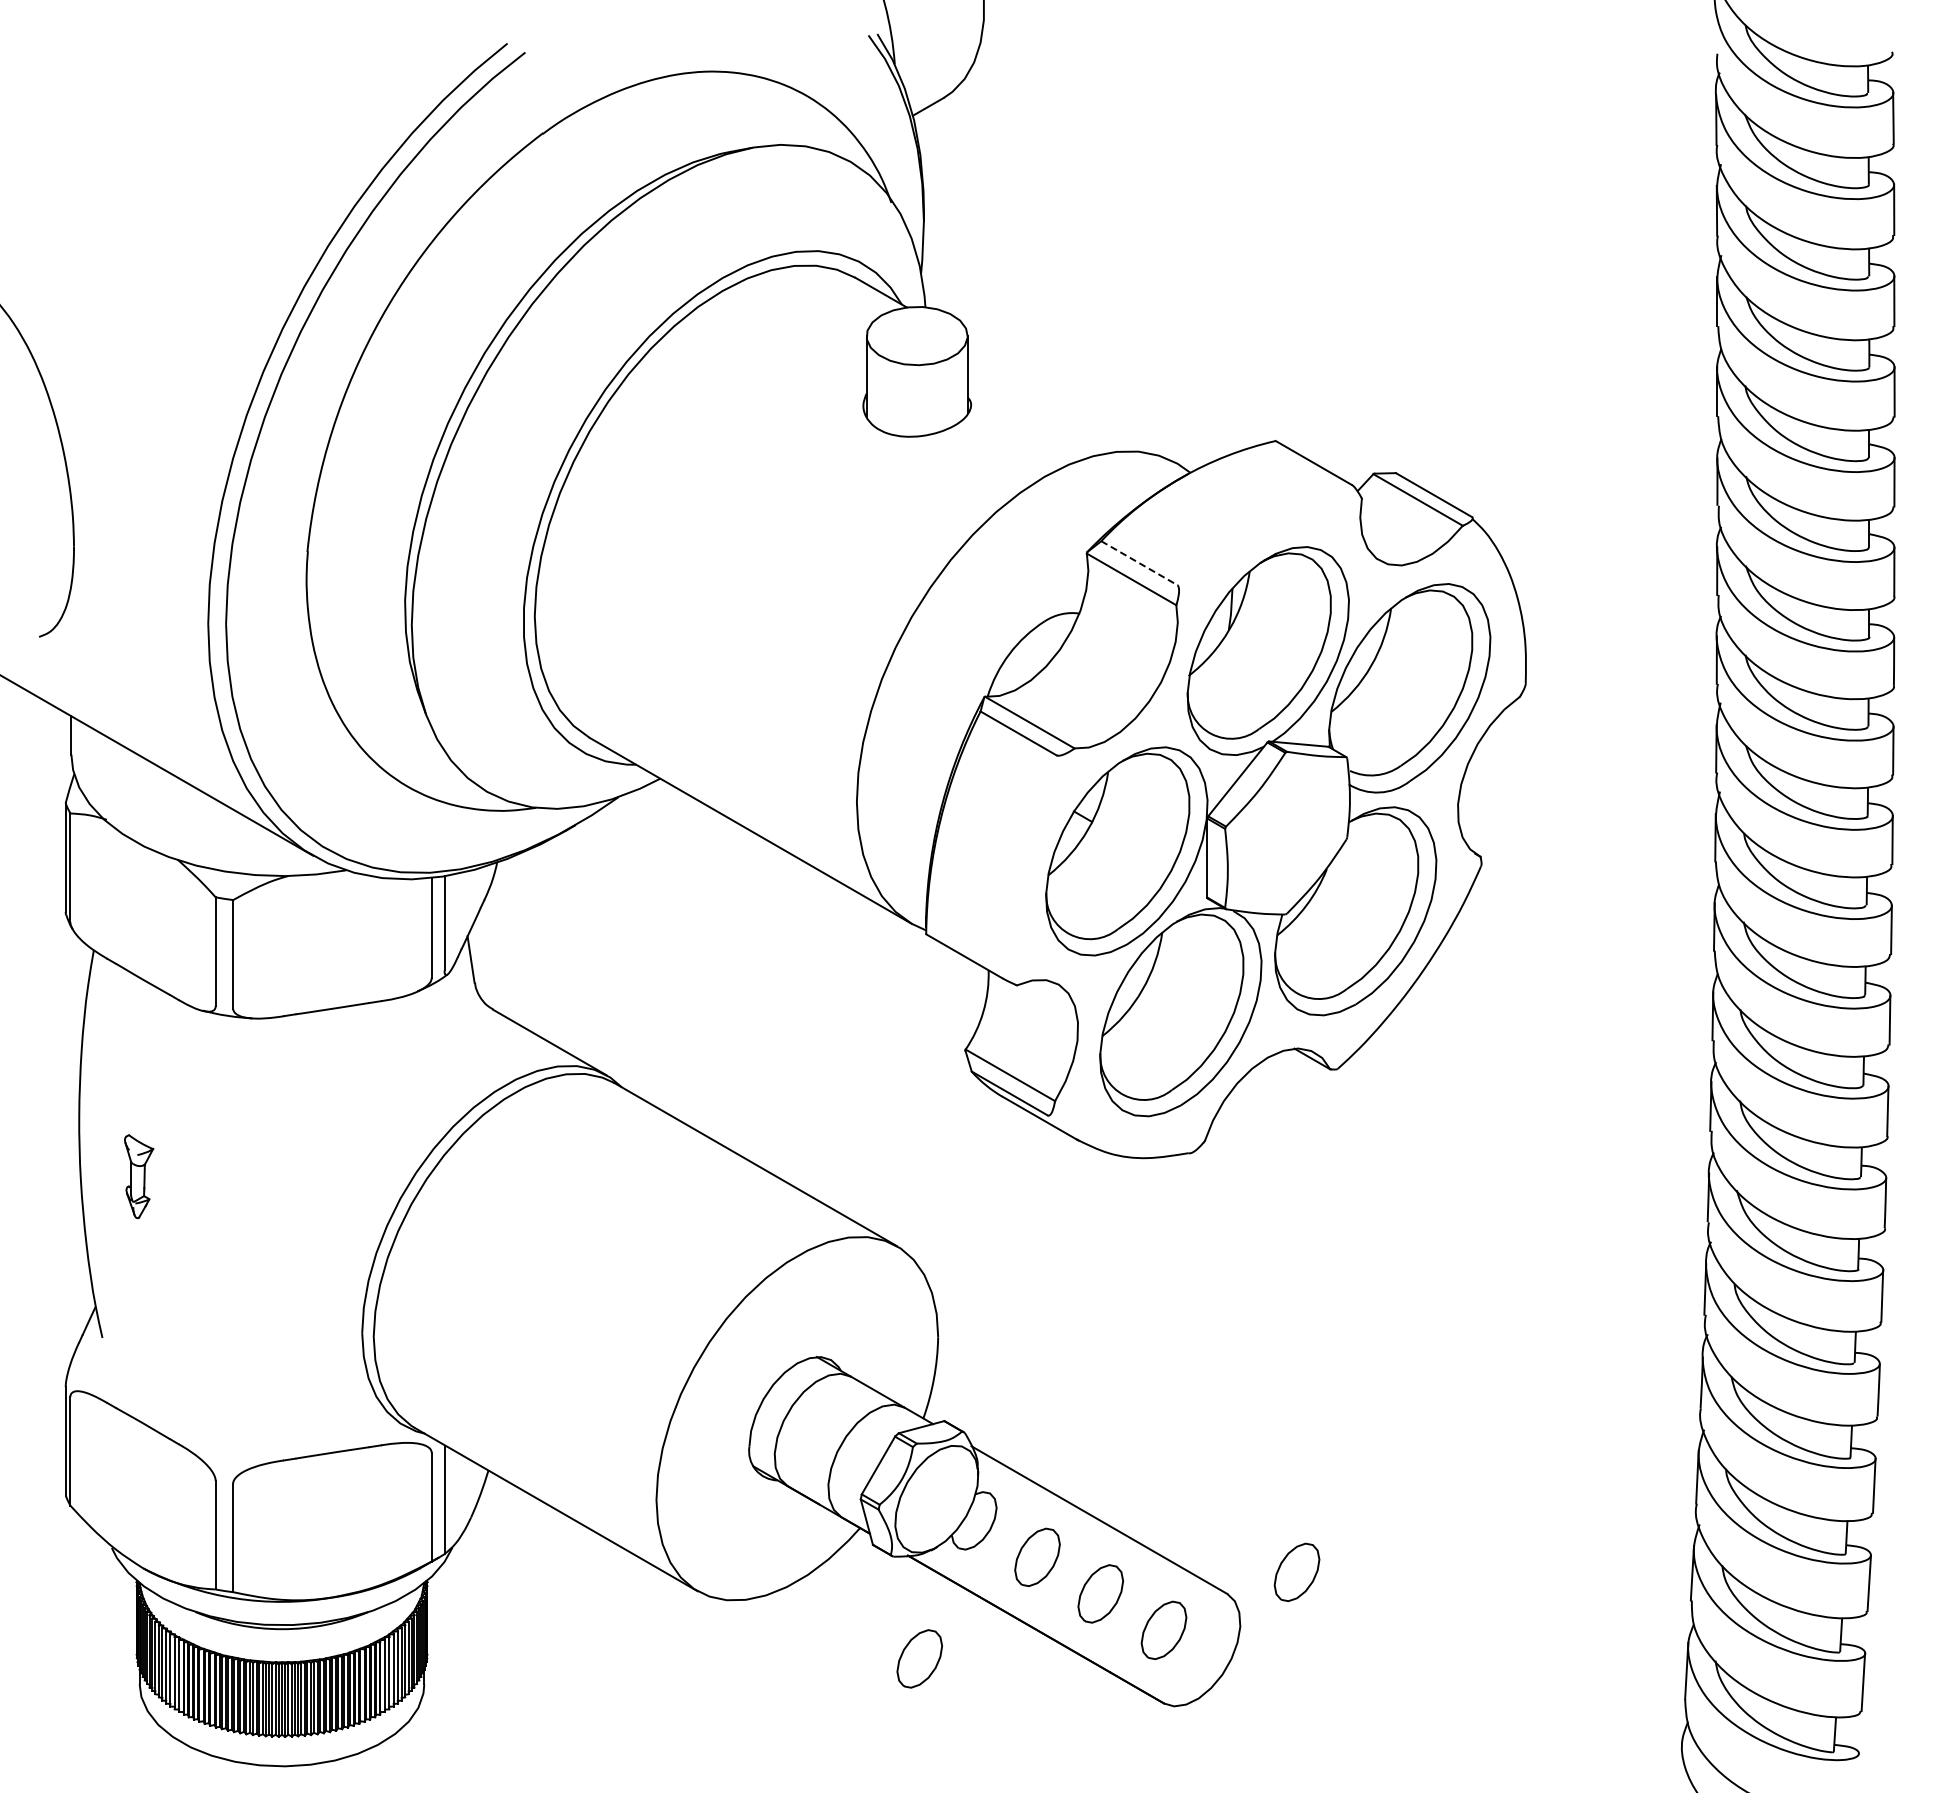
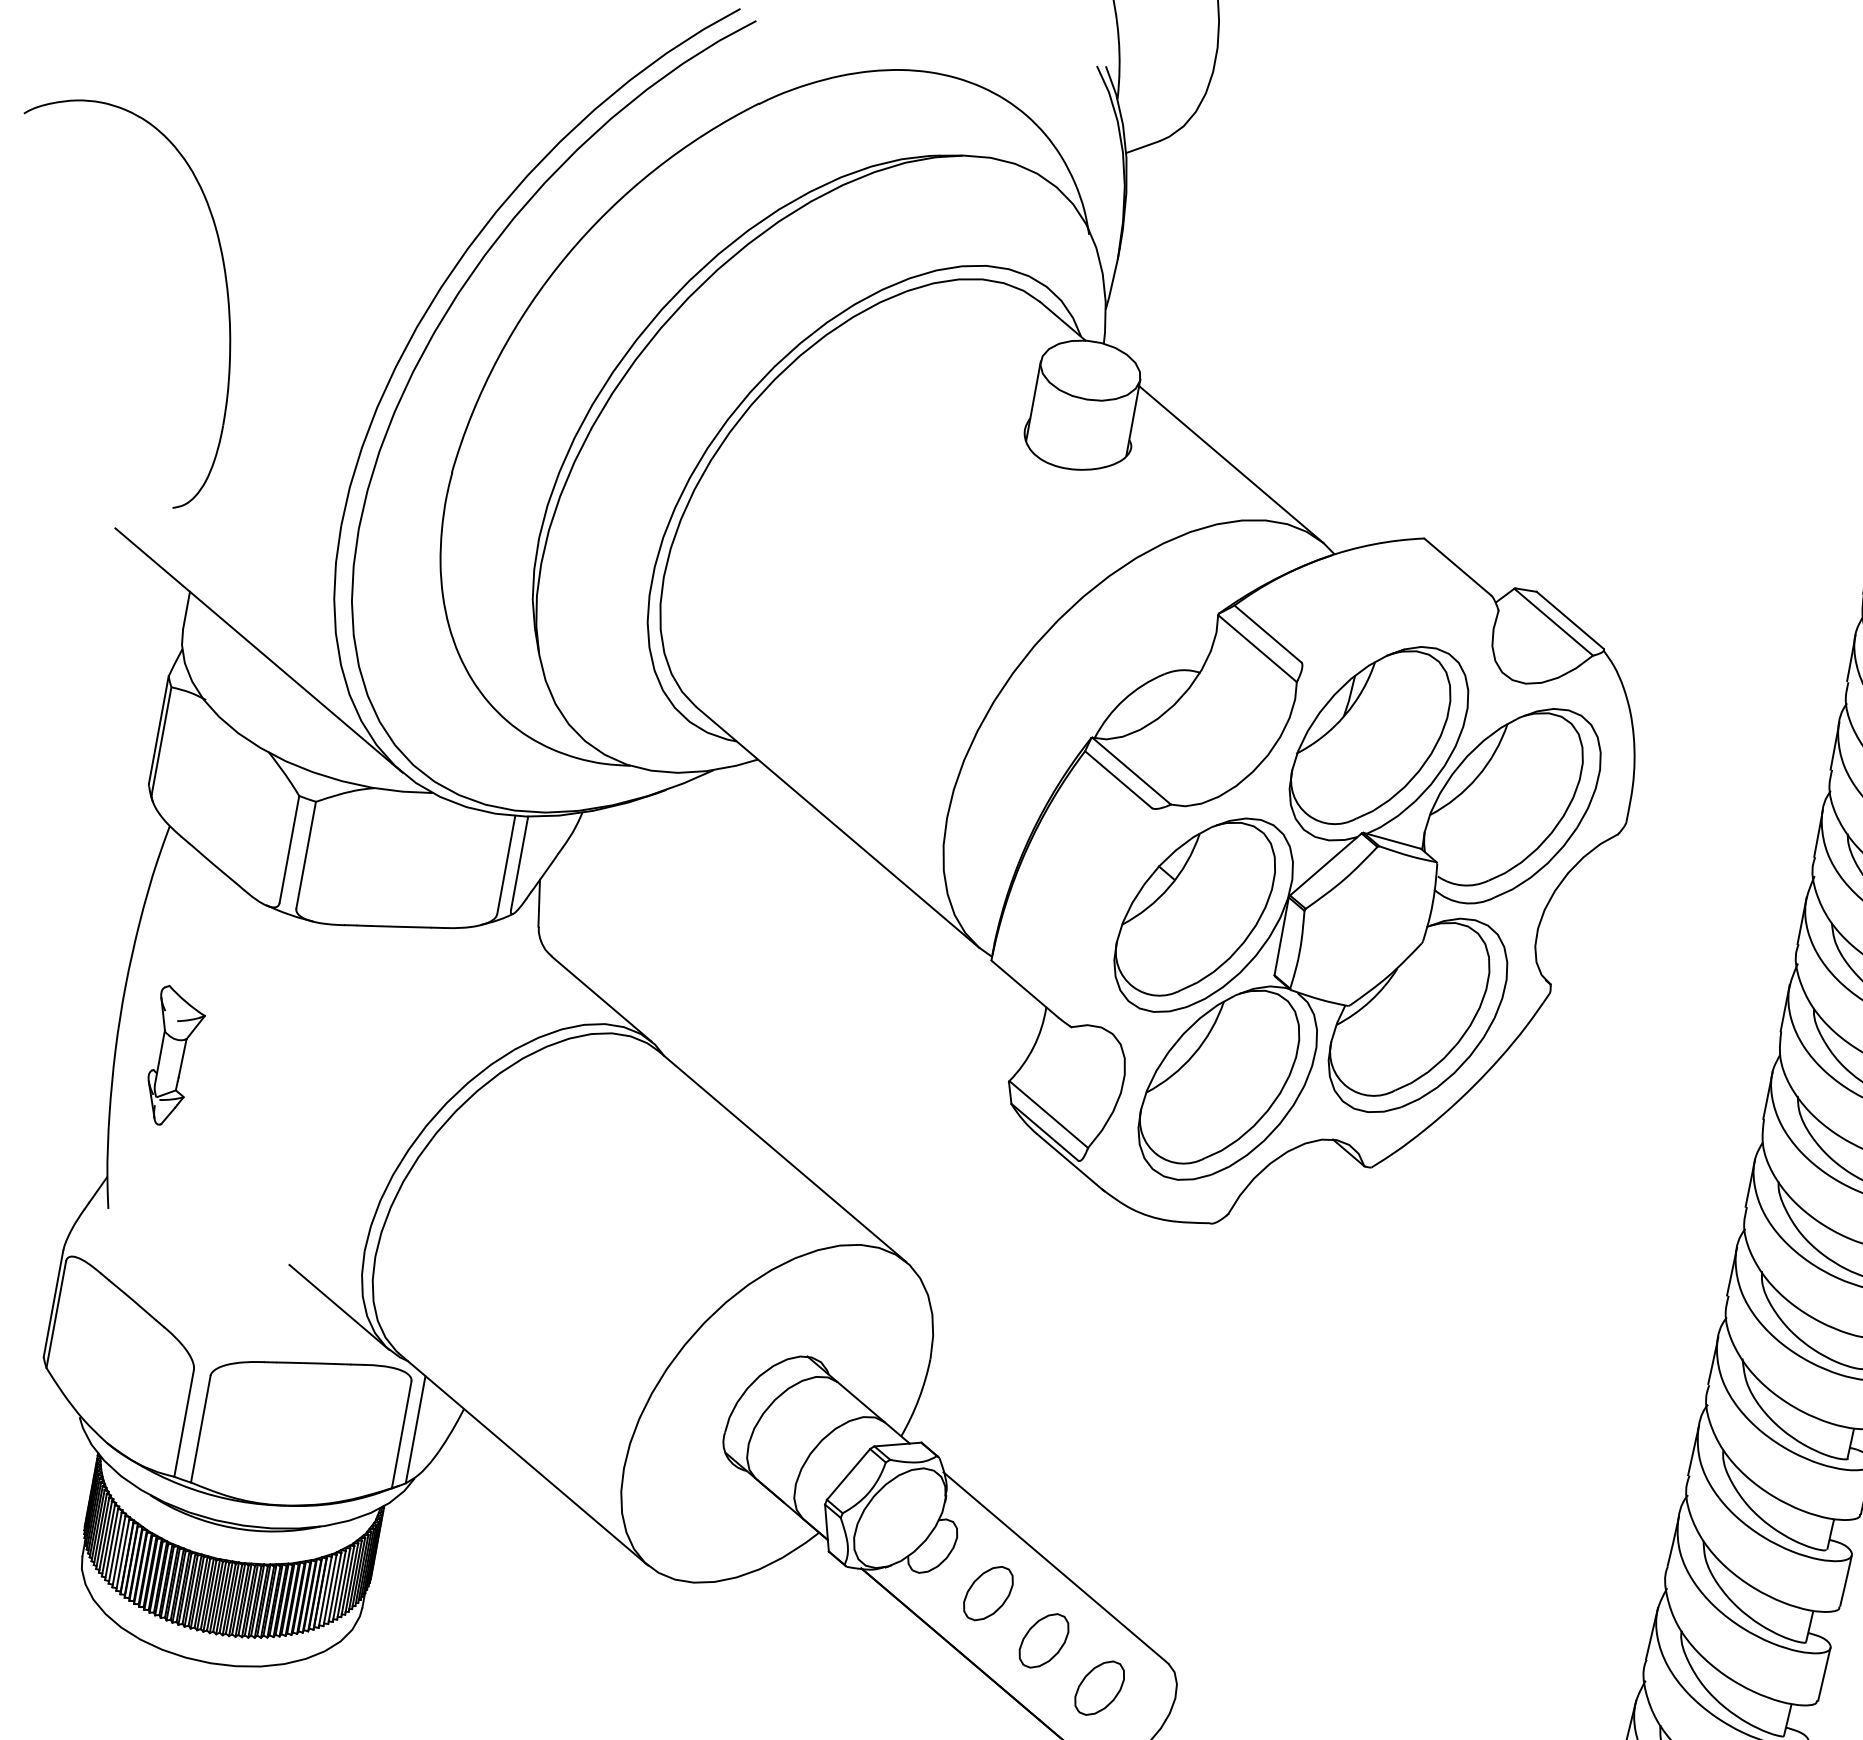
line: (1072, 402) -> (1231, 463), added
line: (1139, 563) -> (1268, 634), dashed -> solid
part: (138, 1176) -> (172, 1056), size x1.67
line: (347, 1392) -> (339, 1306), added
part: (1296, 1572) -> (1240, 1655), removed
part: (919, 1658) -> (854, 1671), removed

